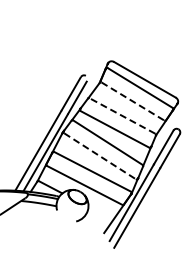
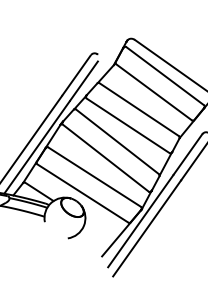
line: (132, 101) -> (153, 92), dashed -> solid
line: (122, 115) -> (139, 108), dashed -> solid
line: (100, 156) -> (106, 158), dashed -> solid

